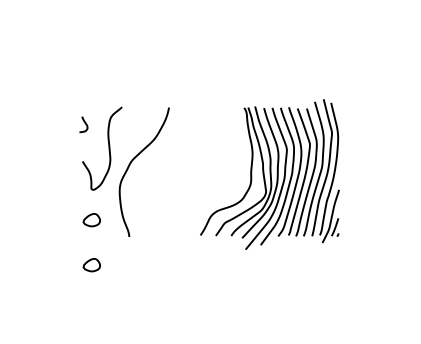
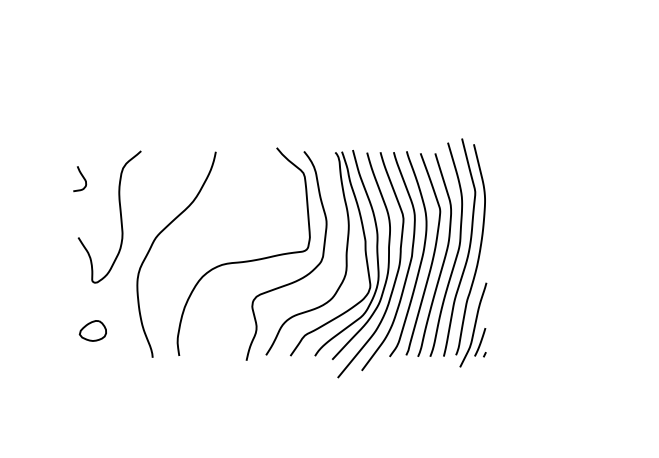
part: (191, 171) -> (251, 253), added
part: (91, 265) -> (92, 403), removed

